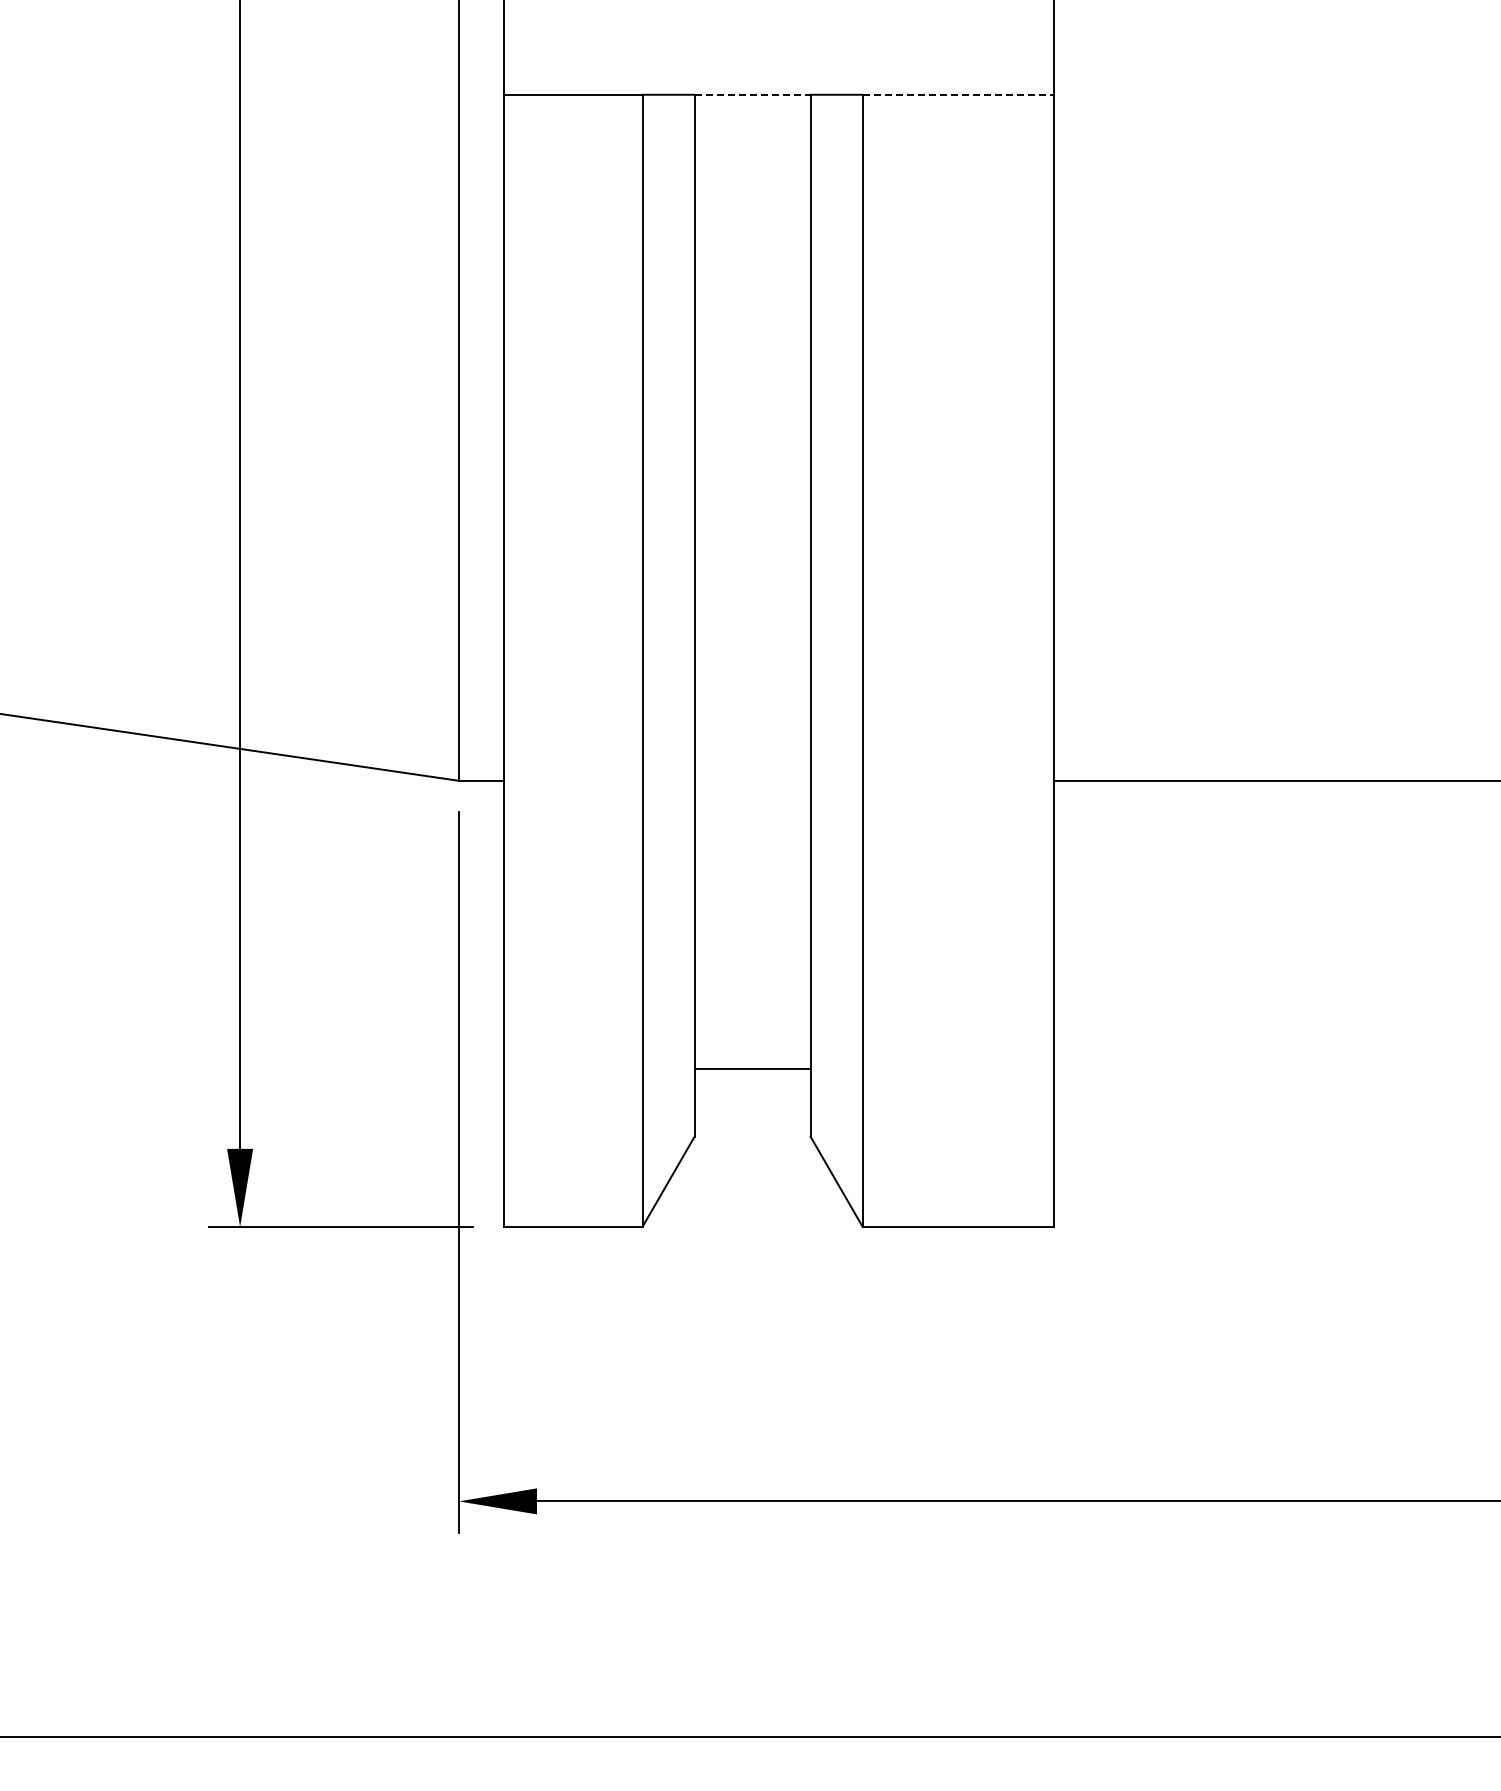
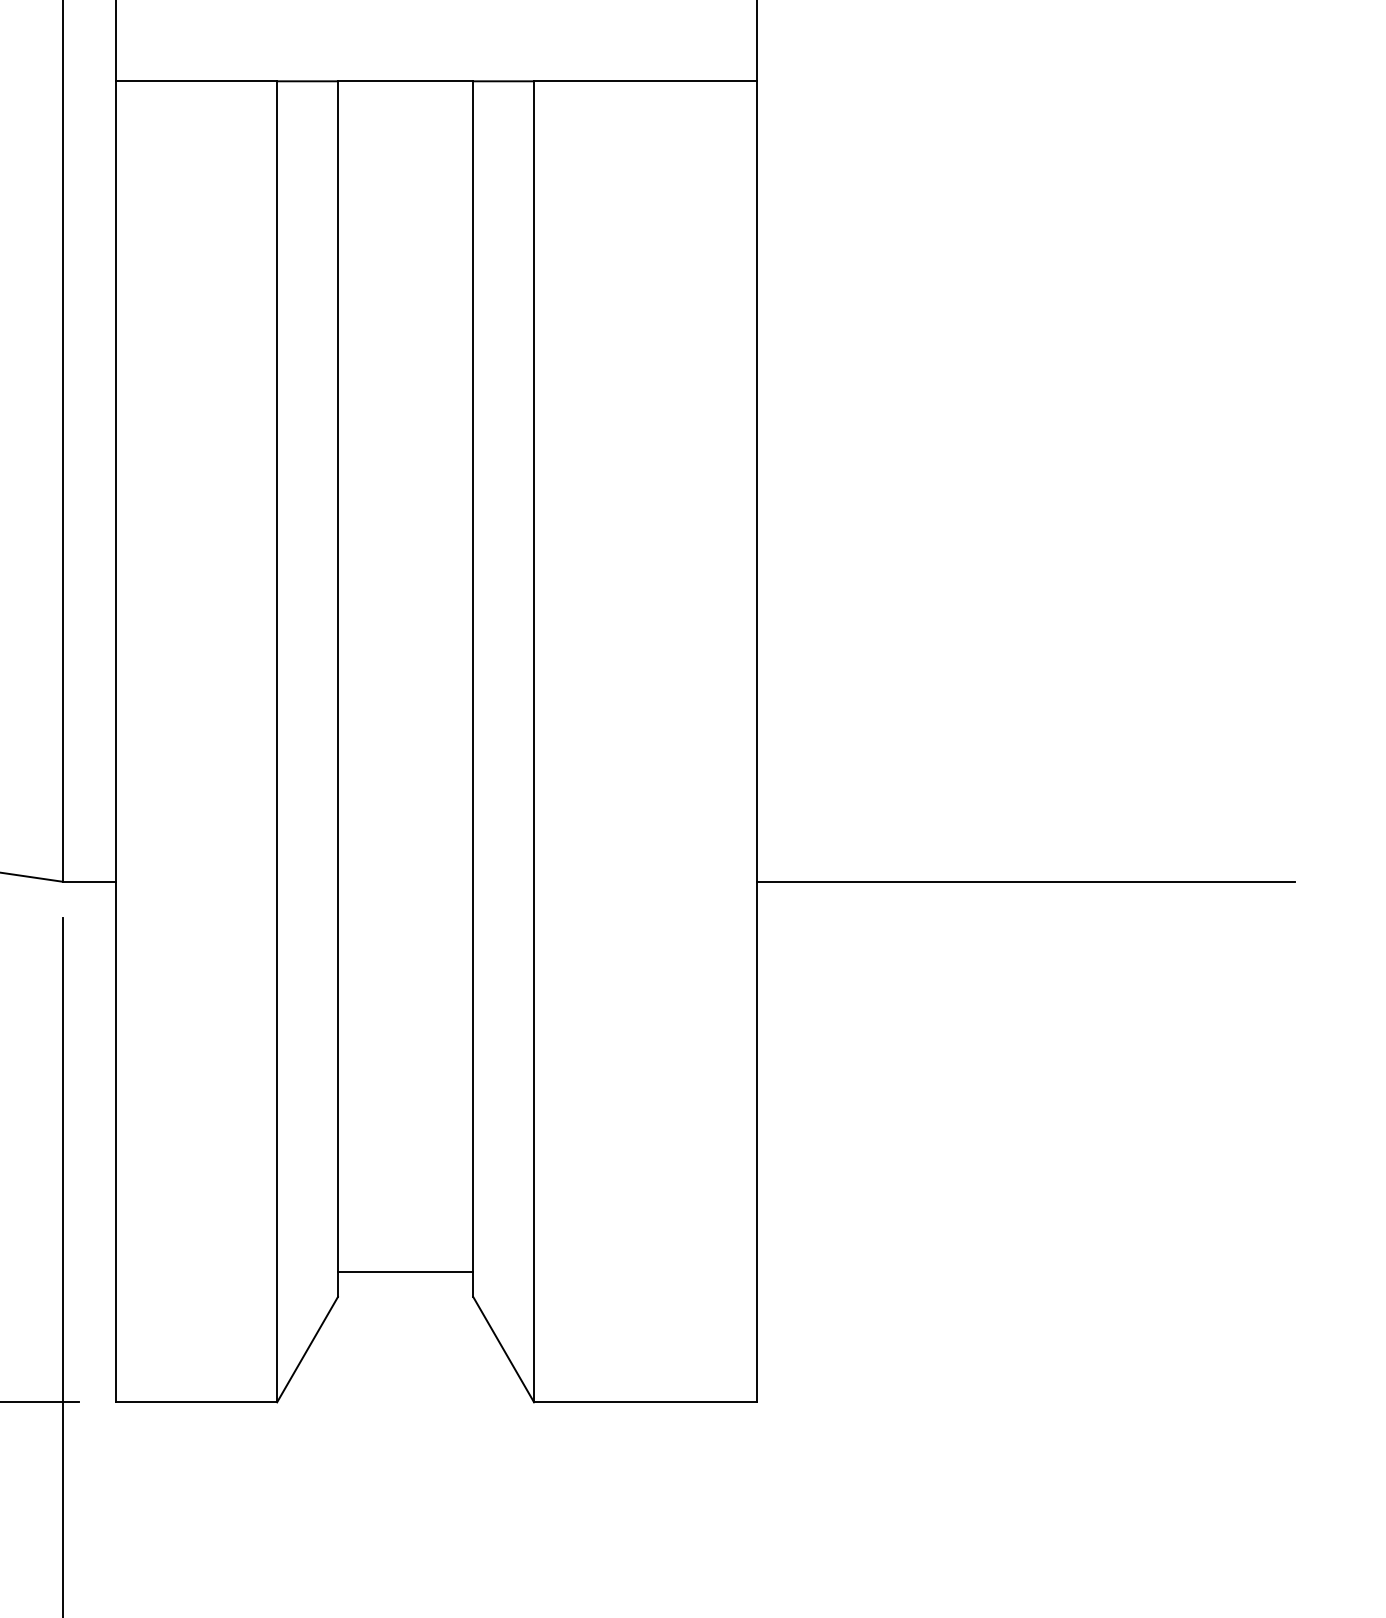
line: (753, 94) -> (406, 80), dashed -> solid
line: (958, 94) -> (645, 80), dashed -> solid
line: (752, 1068) -> (405, 1272), moved

